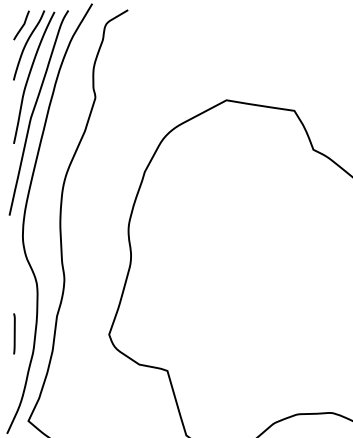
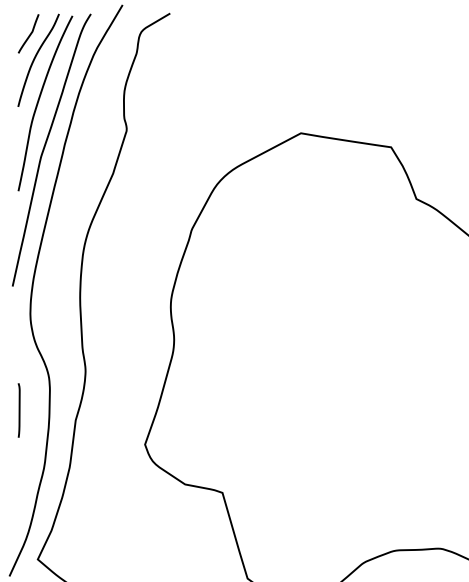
line: (14, 333) -> (19, 409), moved

